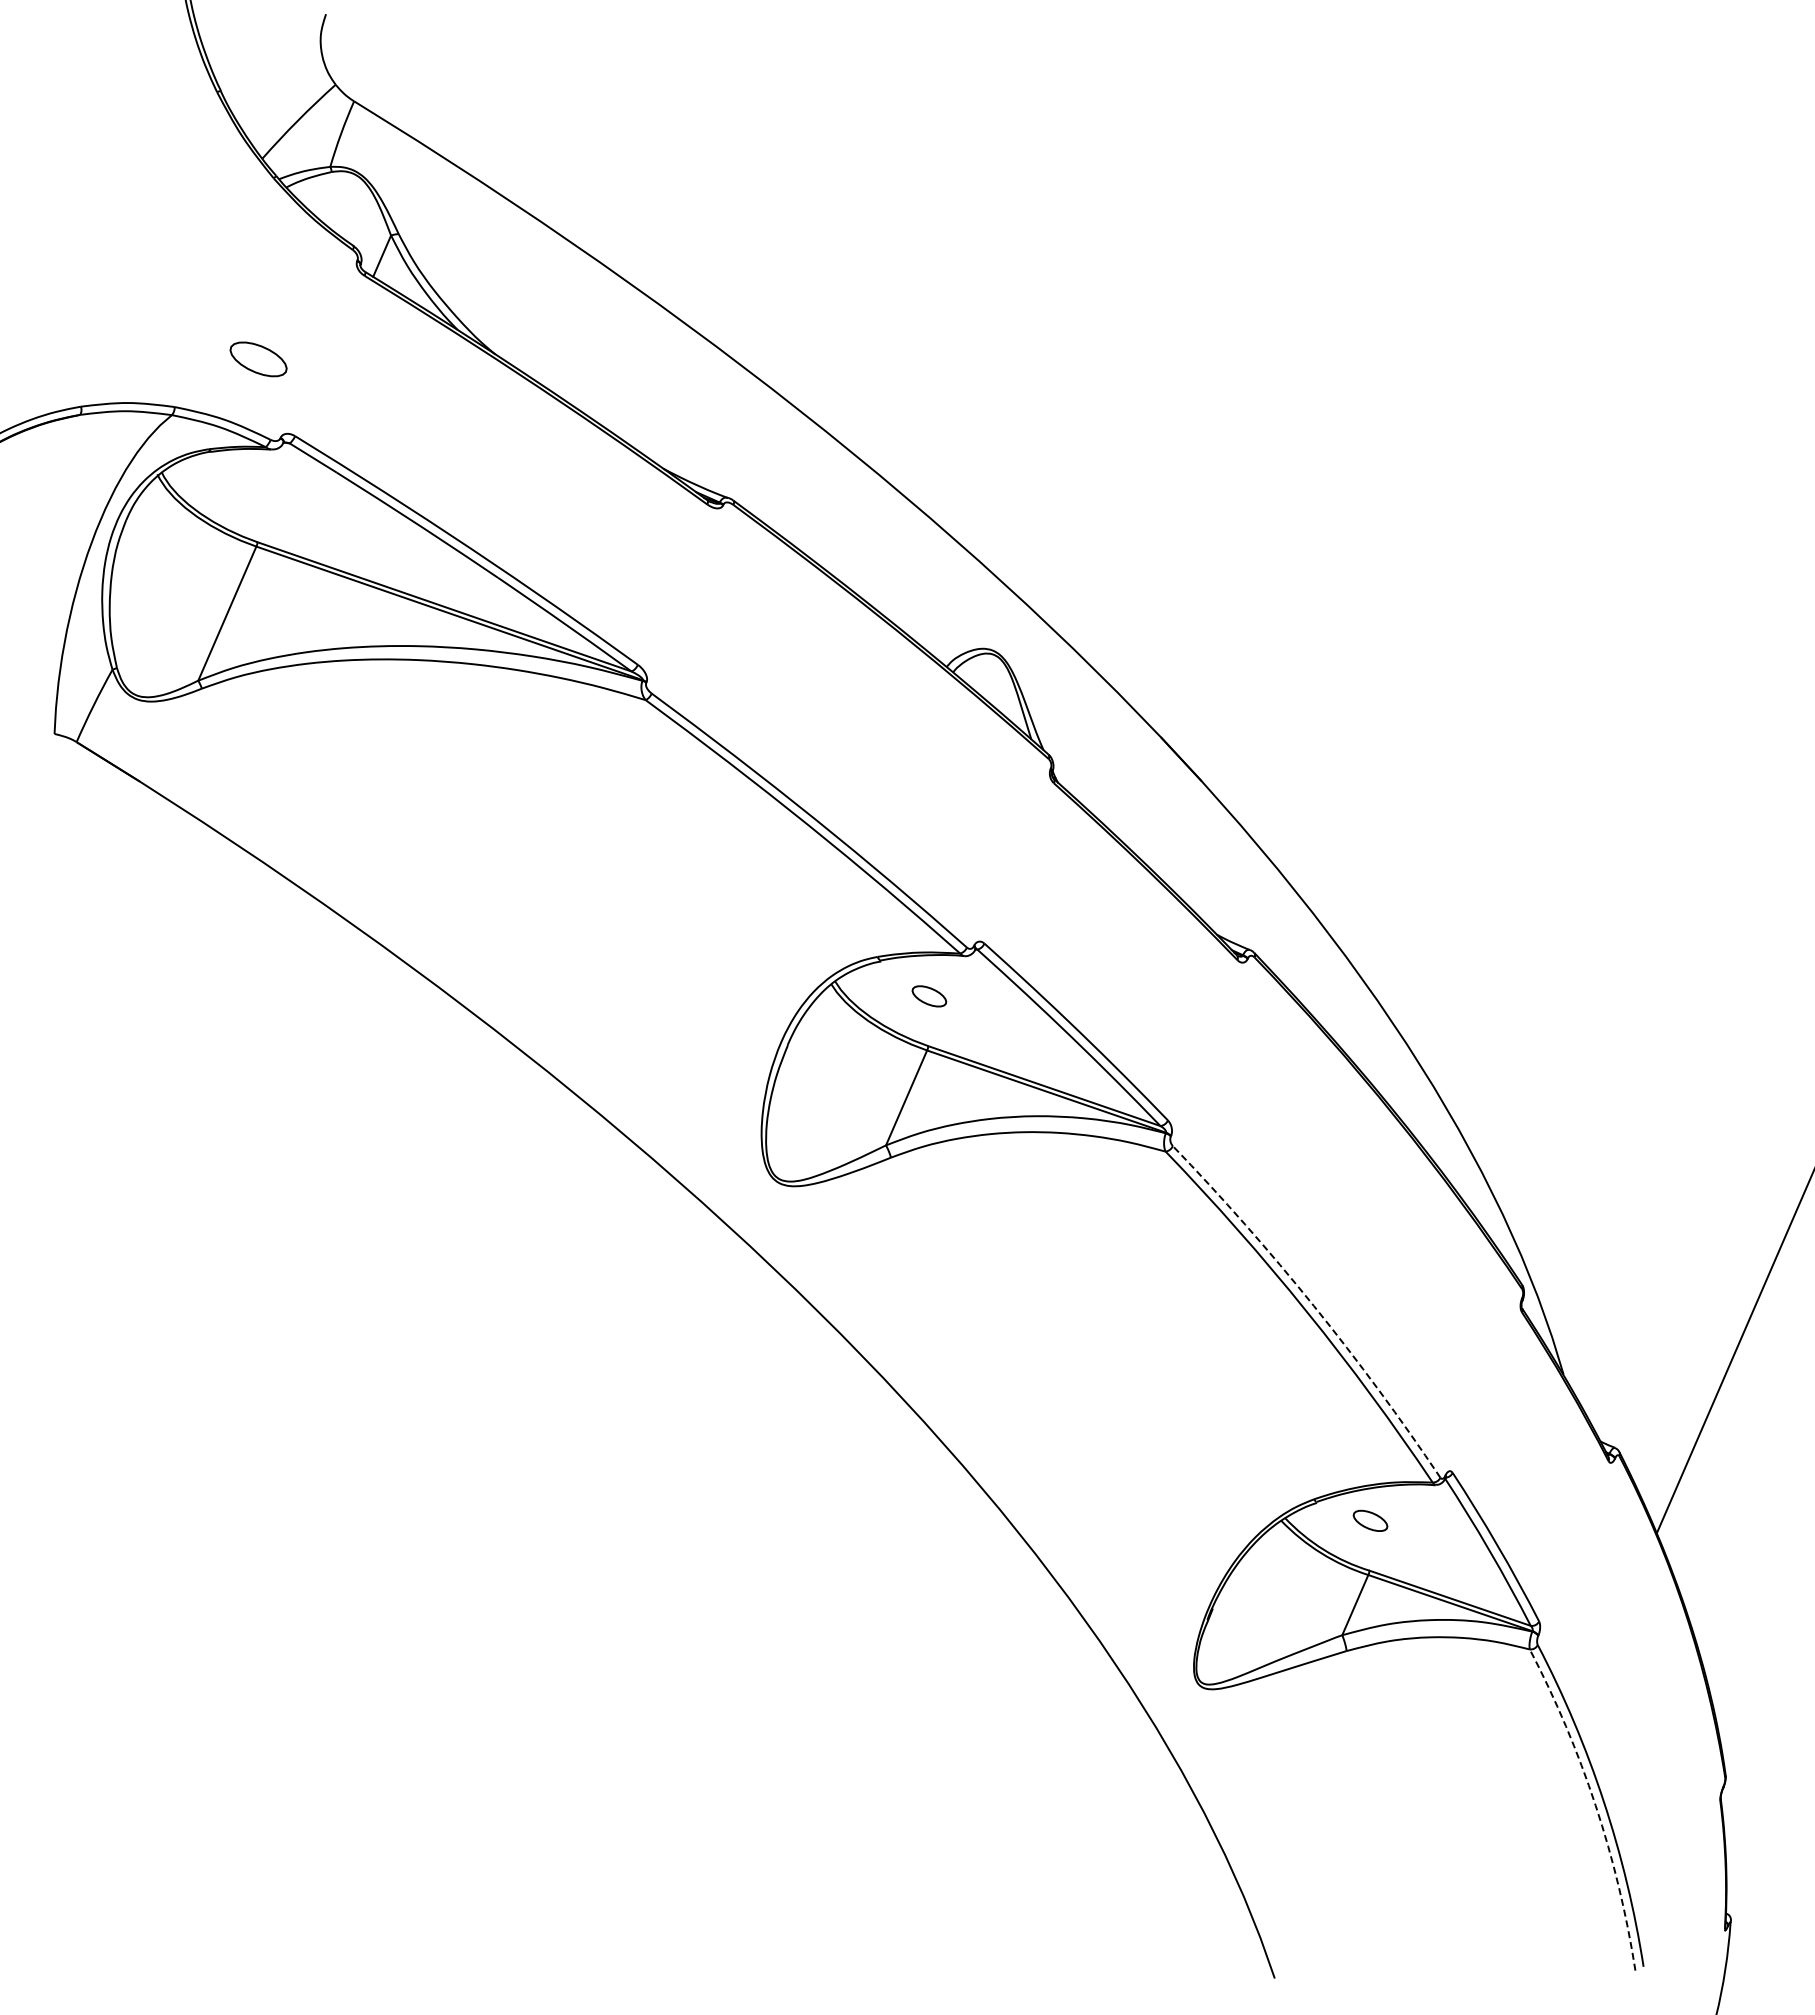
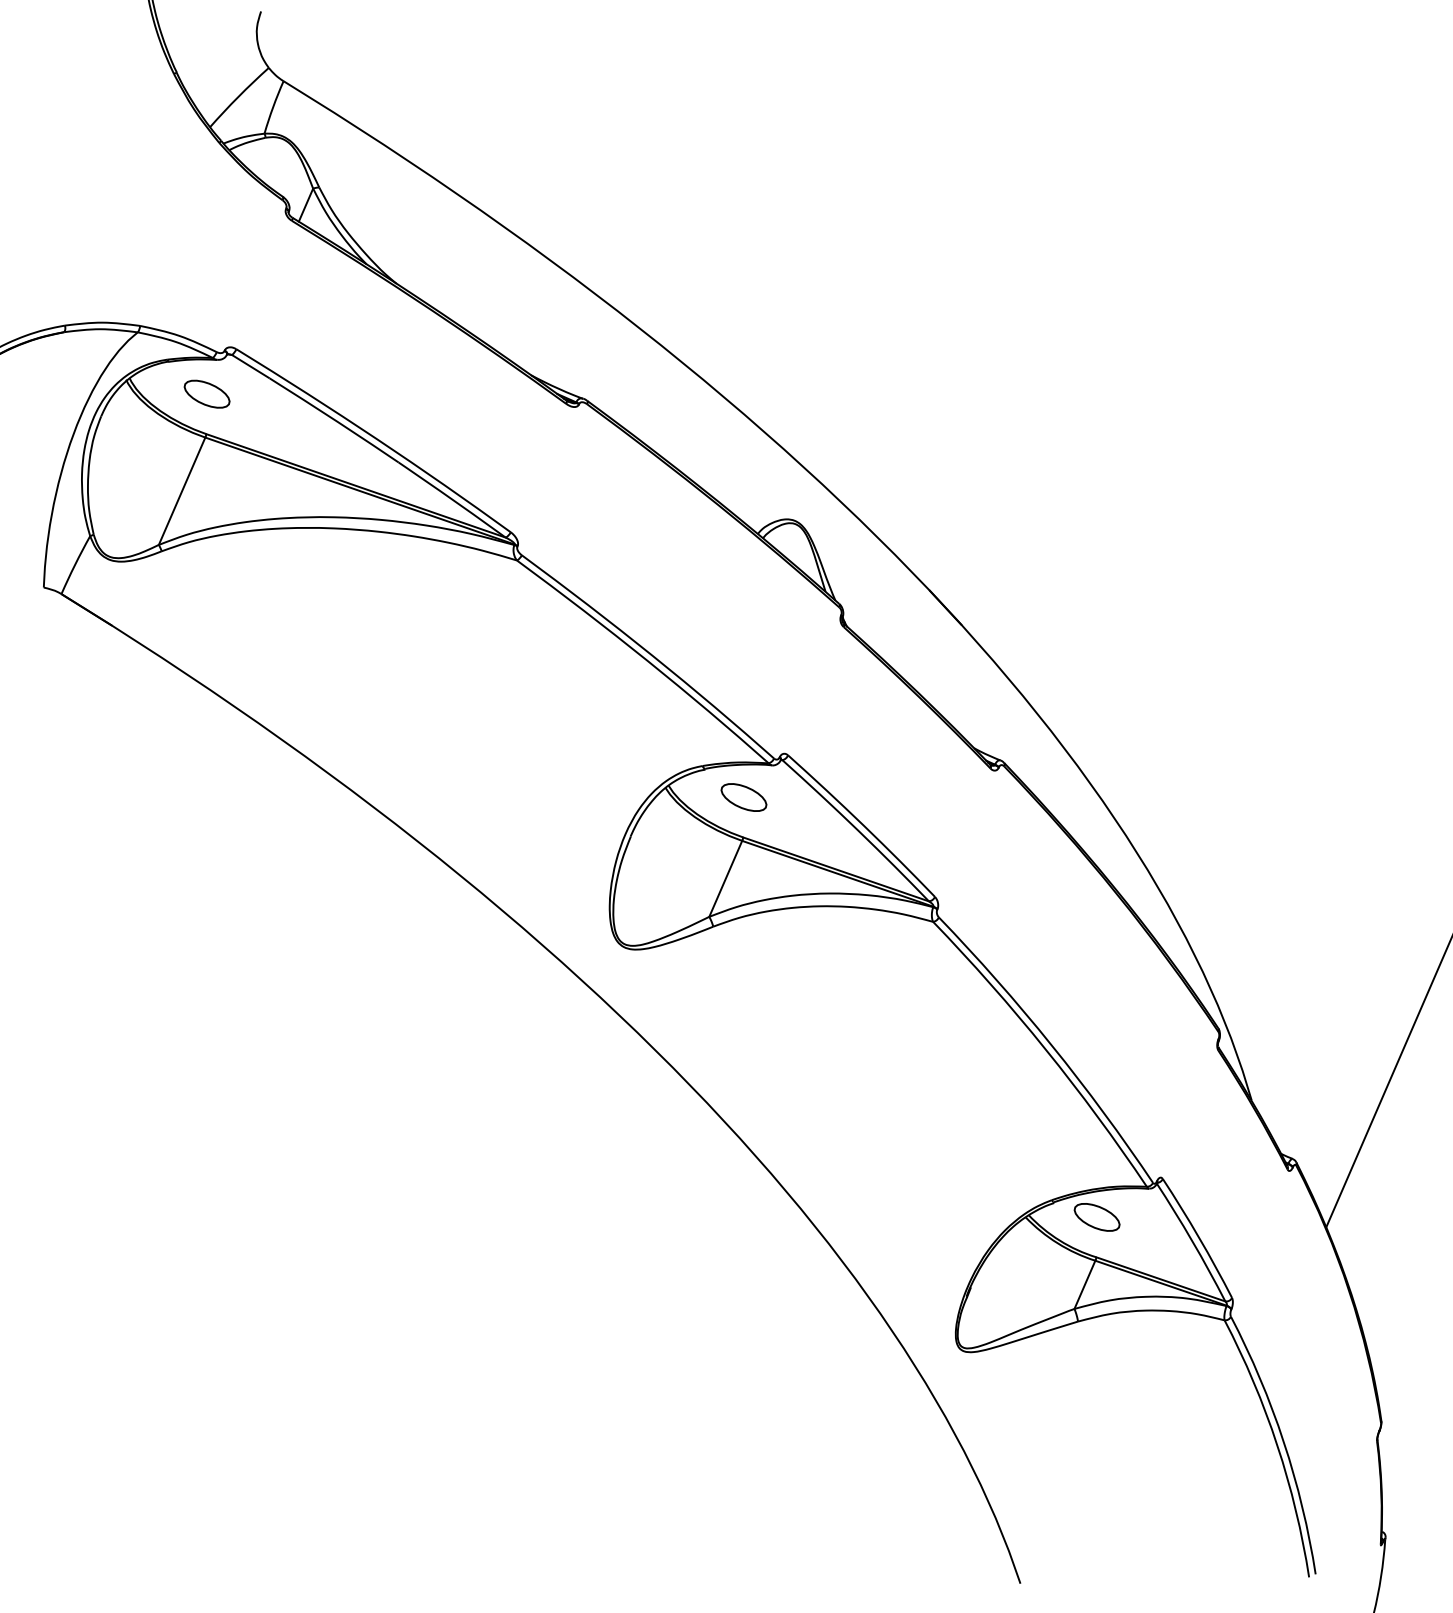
part: (258, 359) -> (207, 394), moved
part: (929, 996) -> (744, 797), size x1.67
arc: (1313, 1306) -> (1051, 1045), dashed -> solid
part: (1370, 1520) -> (1097, 1217), size x1.67
arc: (1595, 1805) -> (1277, 1445), dashed -> solid

